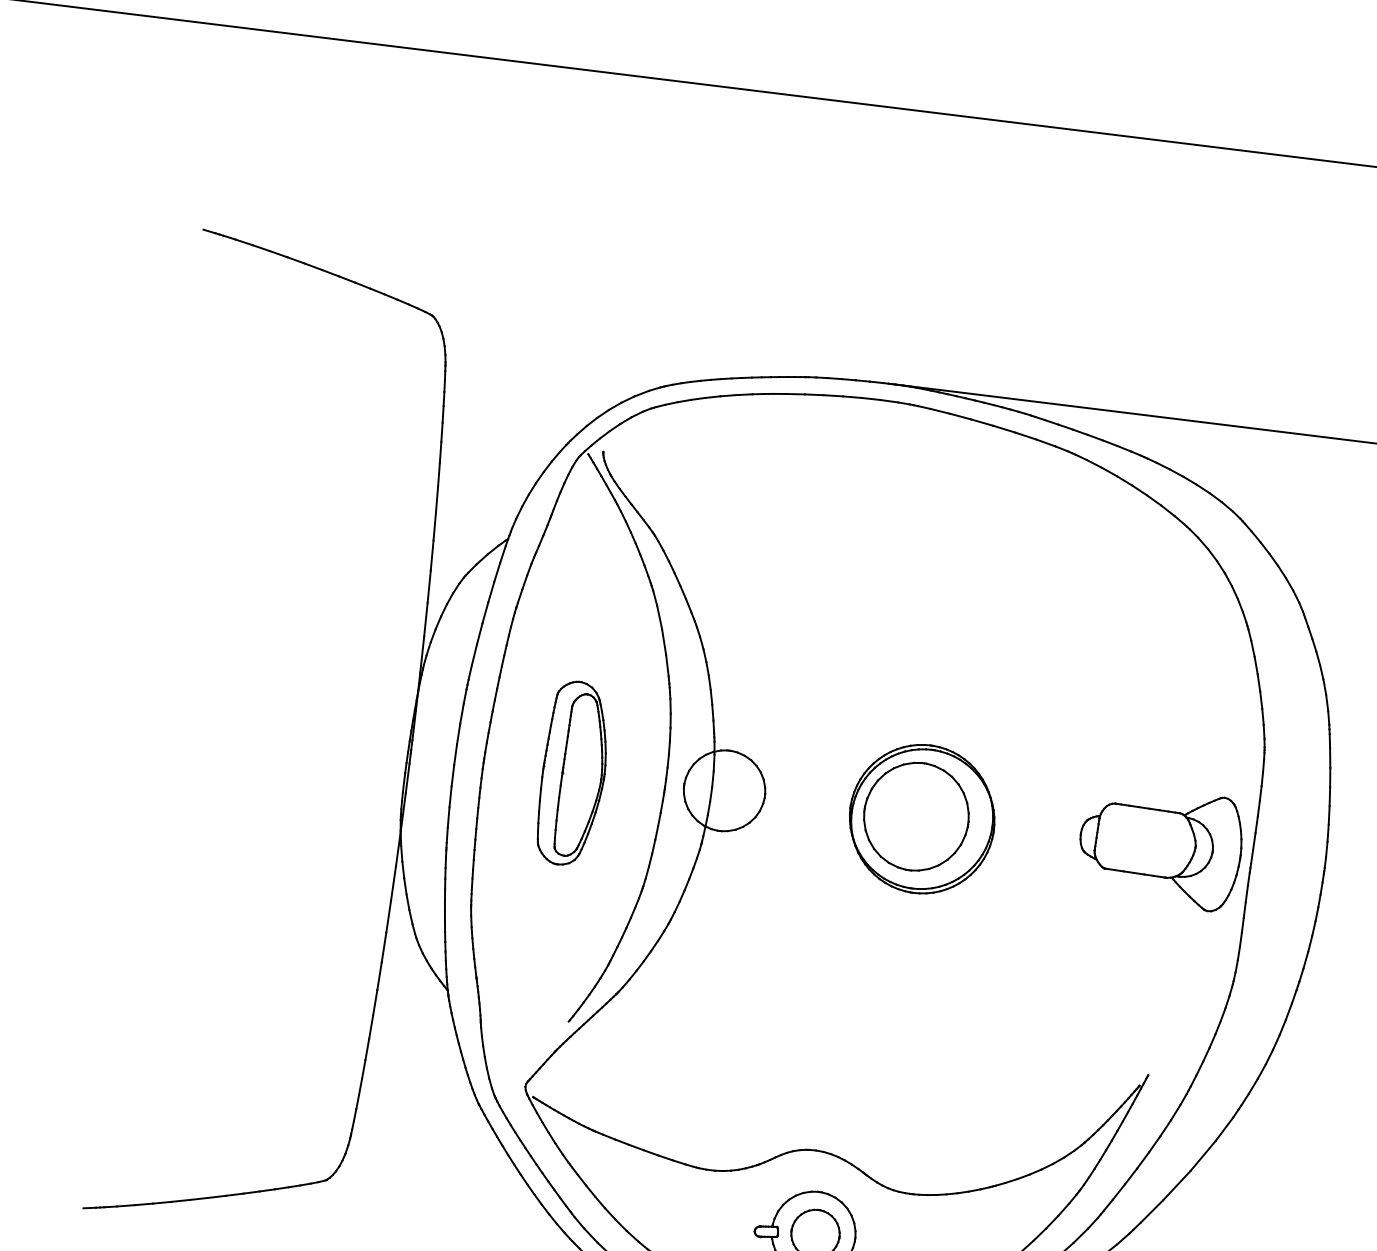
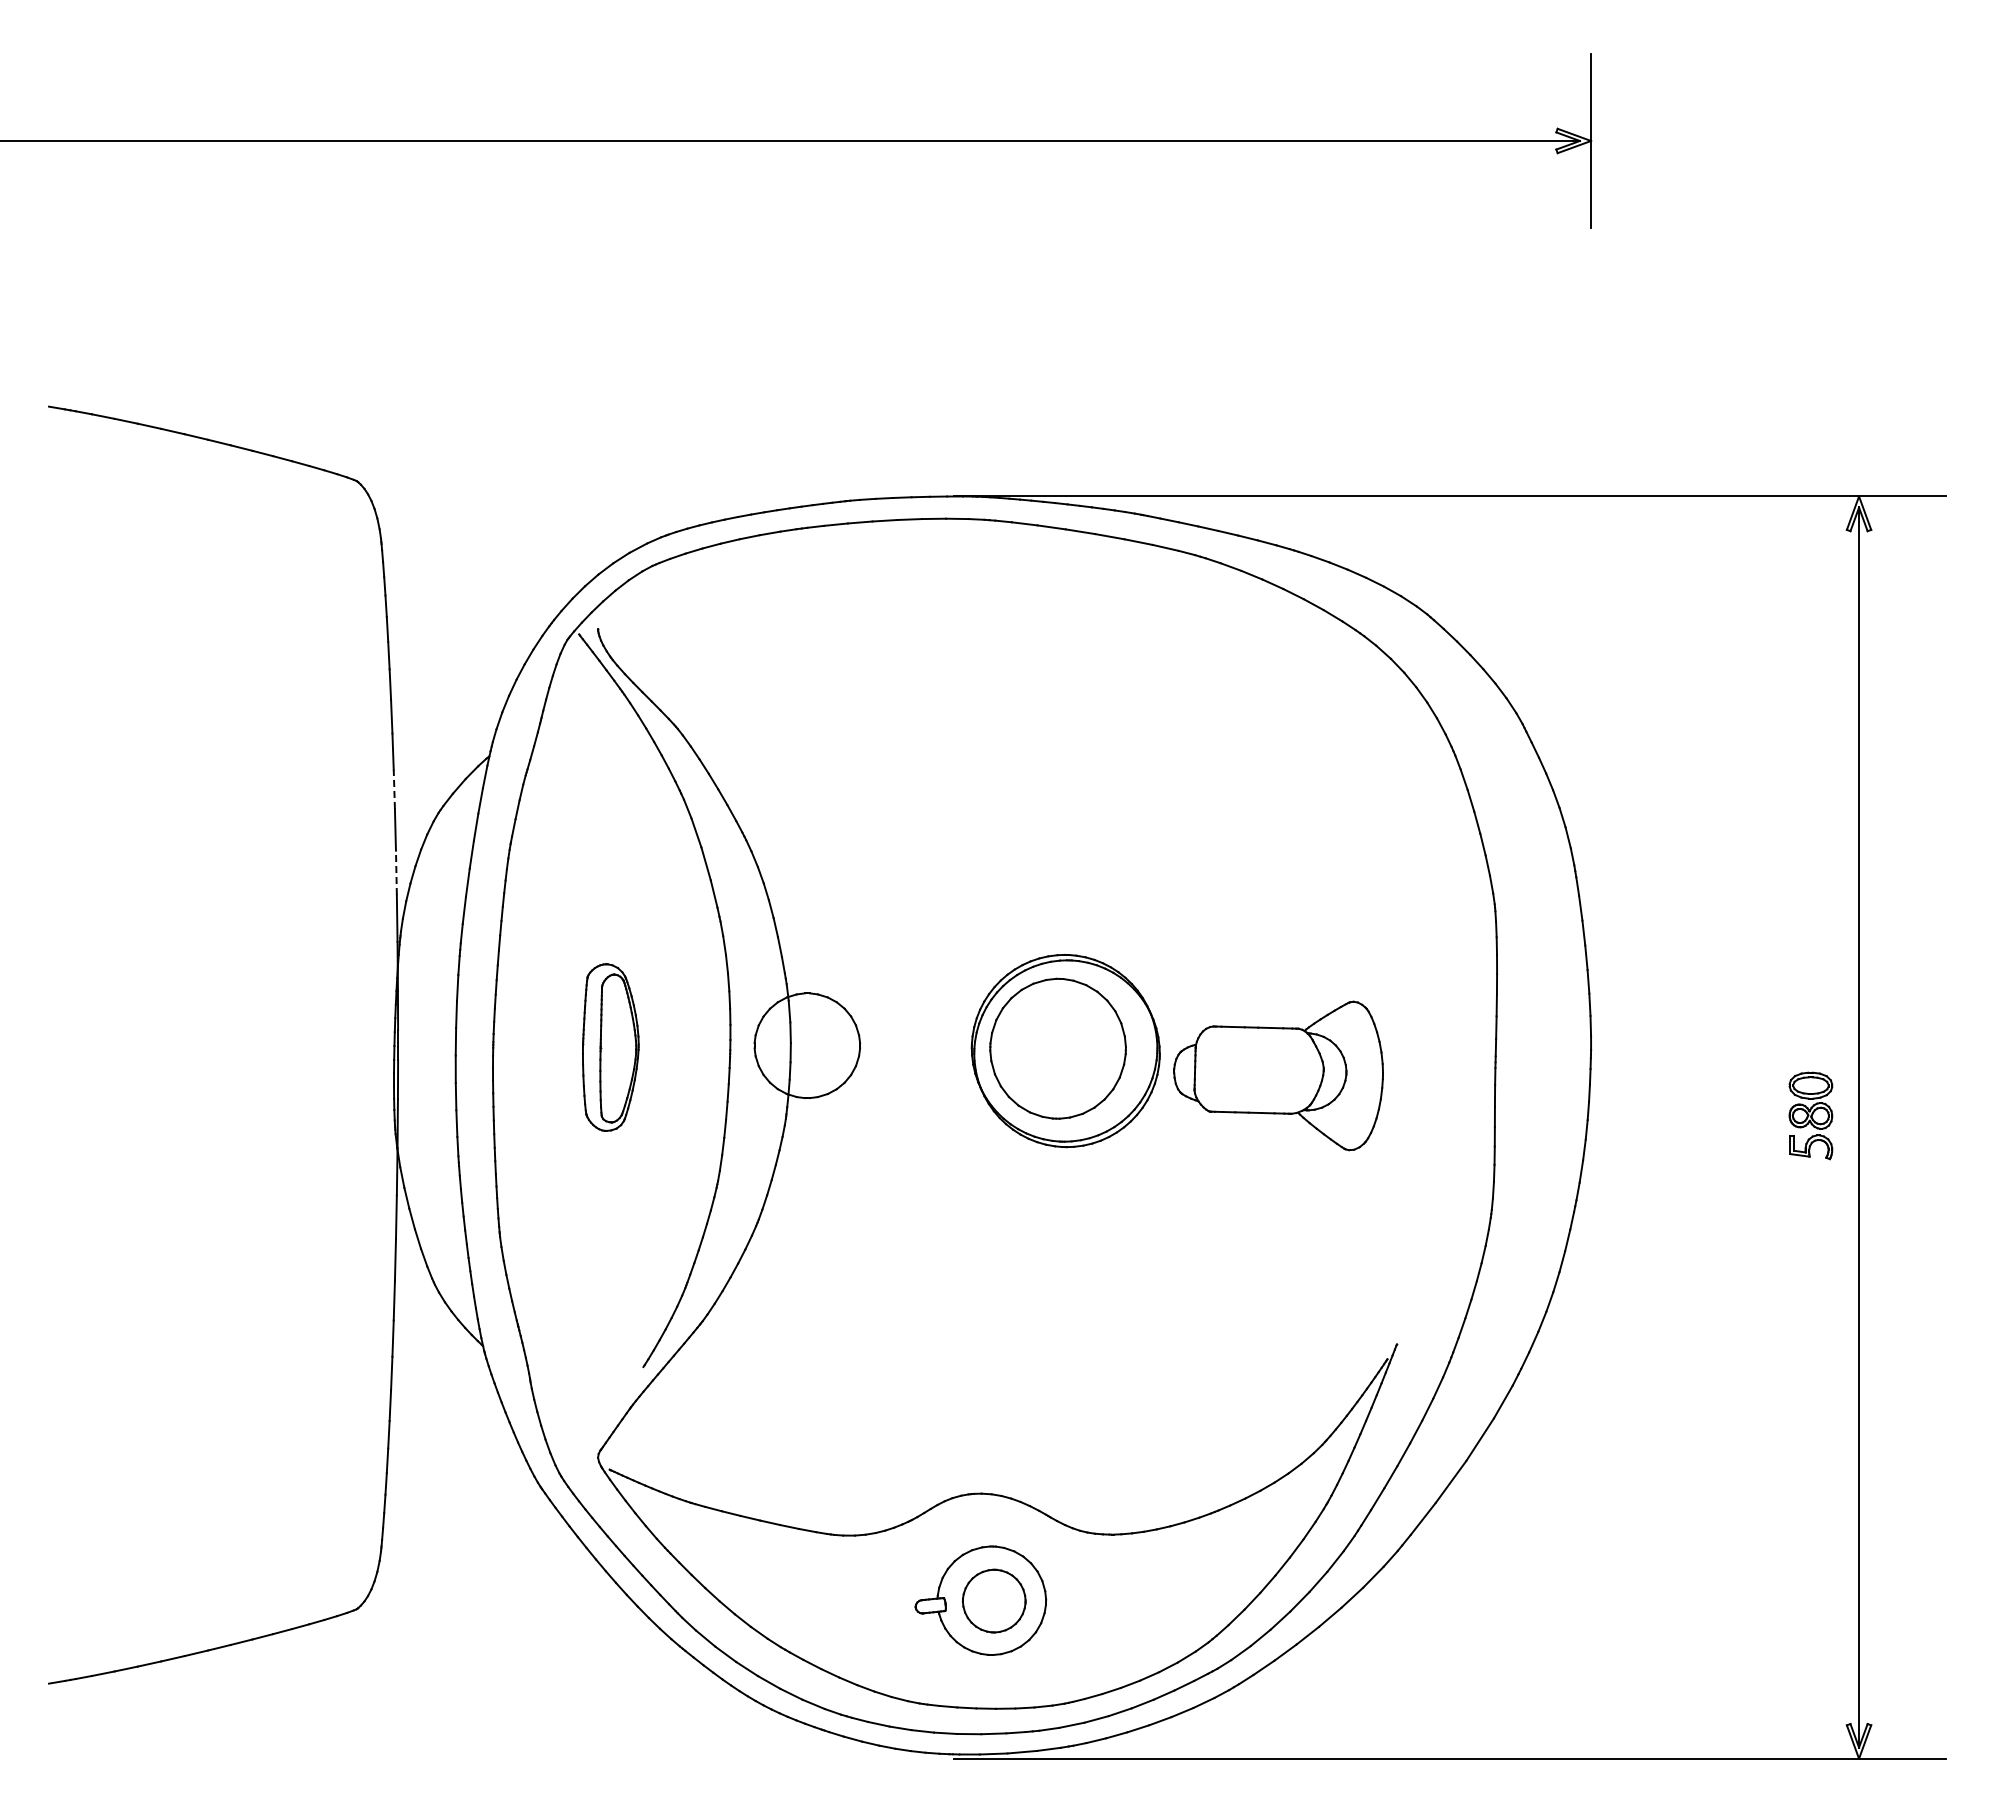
line: (432, 555) -> (394, 789), solid -> dashed
line: (426, 619) -> (396, 872), solid -> dashed
part: (573, 773) -> (610, 1047), size x0.7
part: (1160, 847) -> (1278, 1075), moved

